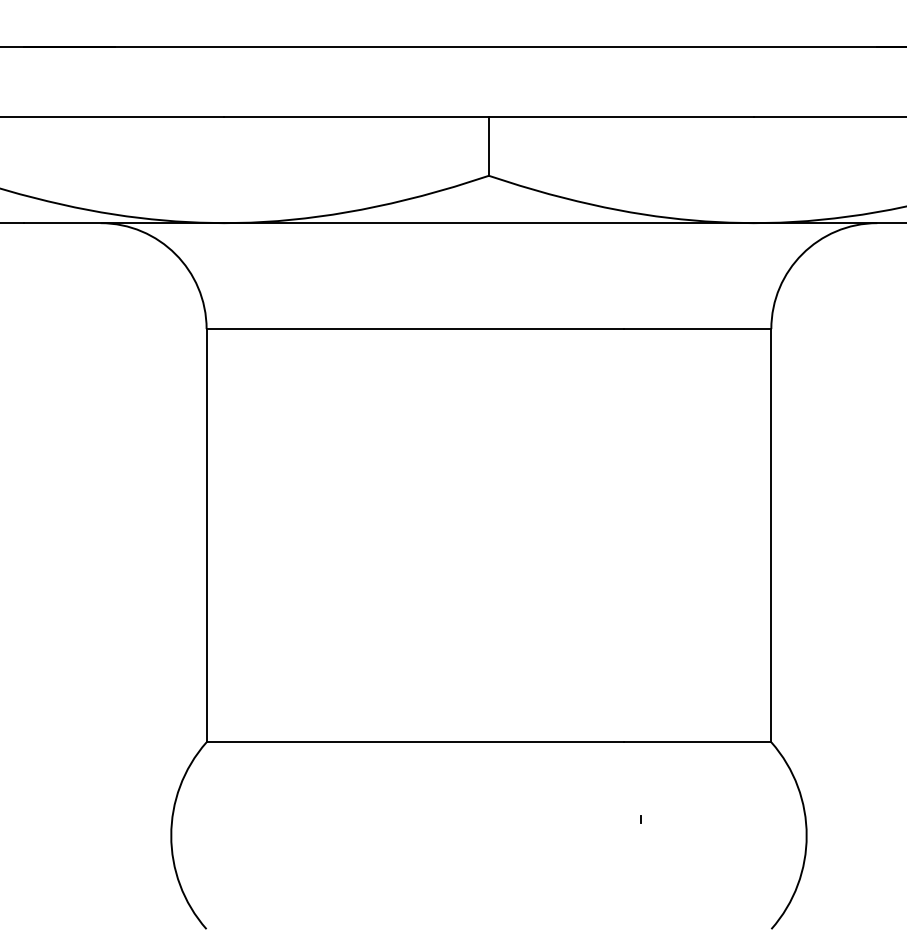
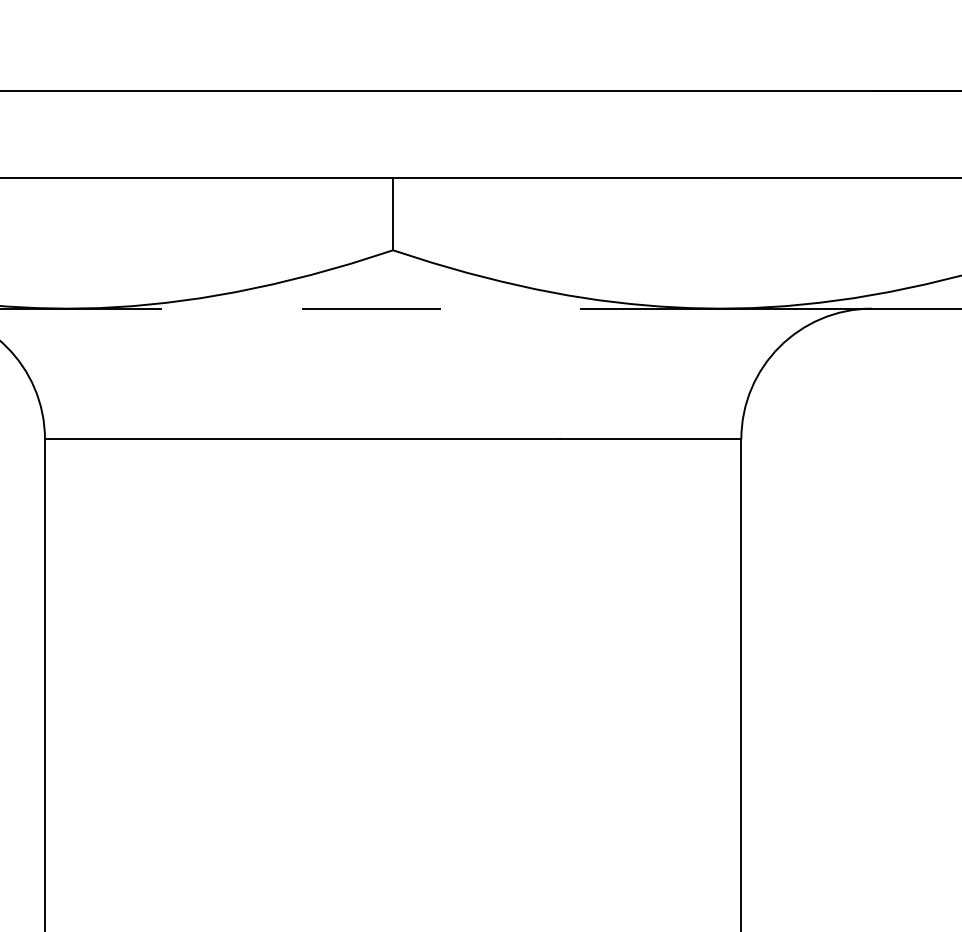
line: (488, 223) -> (392, 309), solid -> dashed

